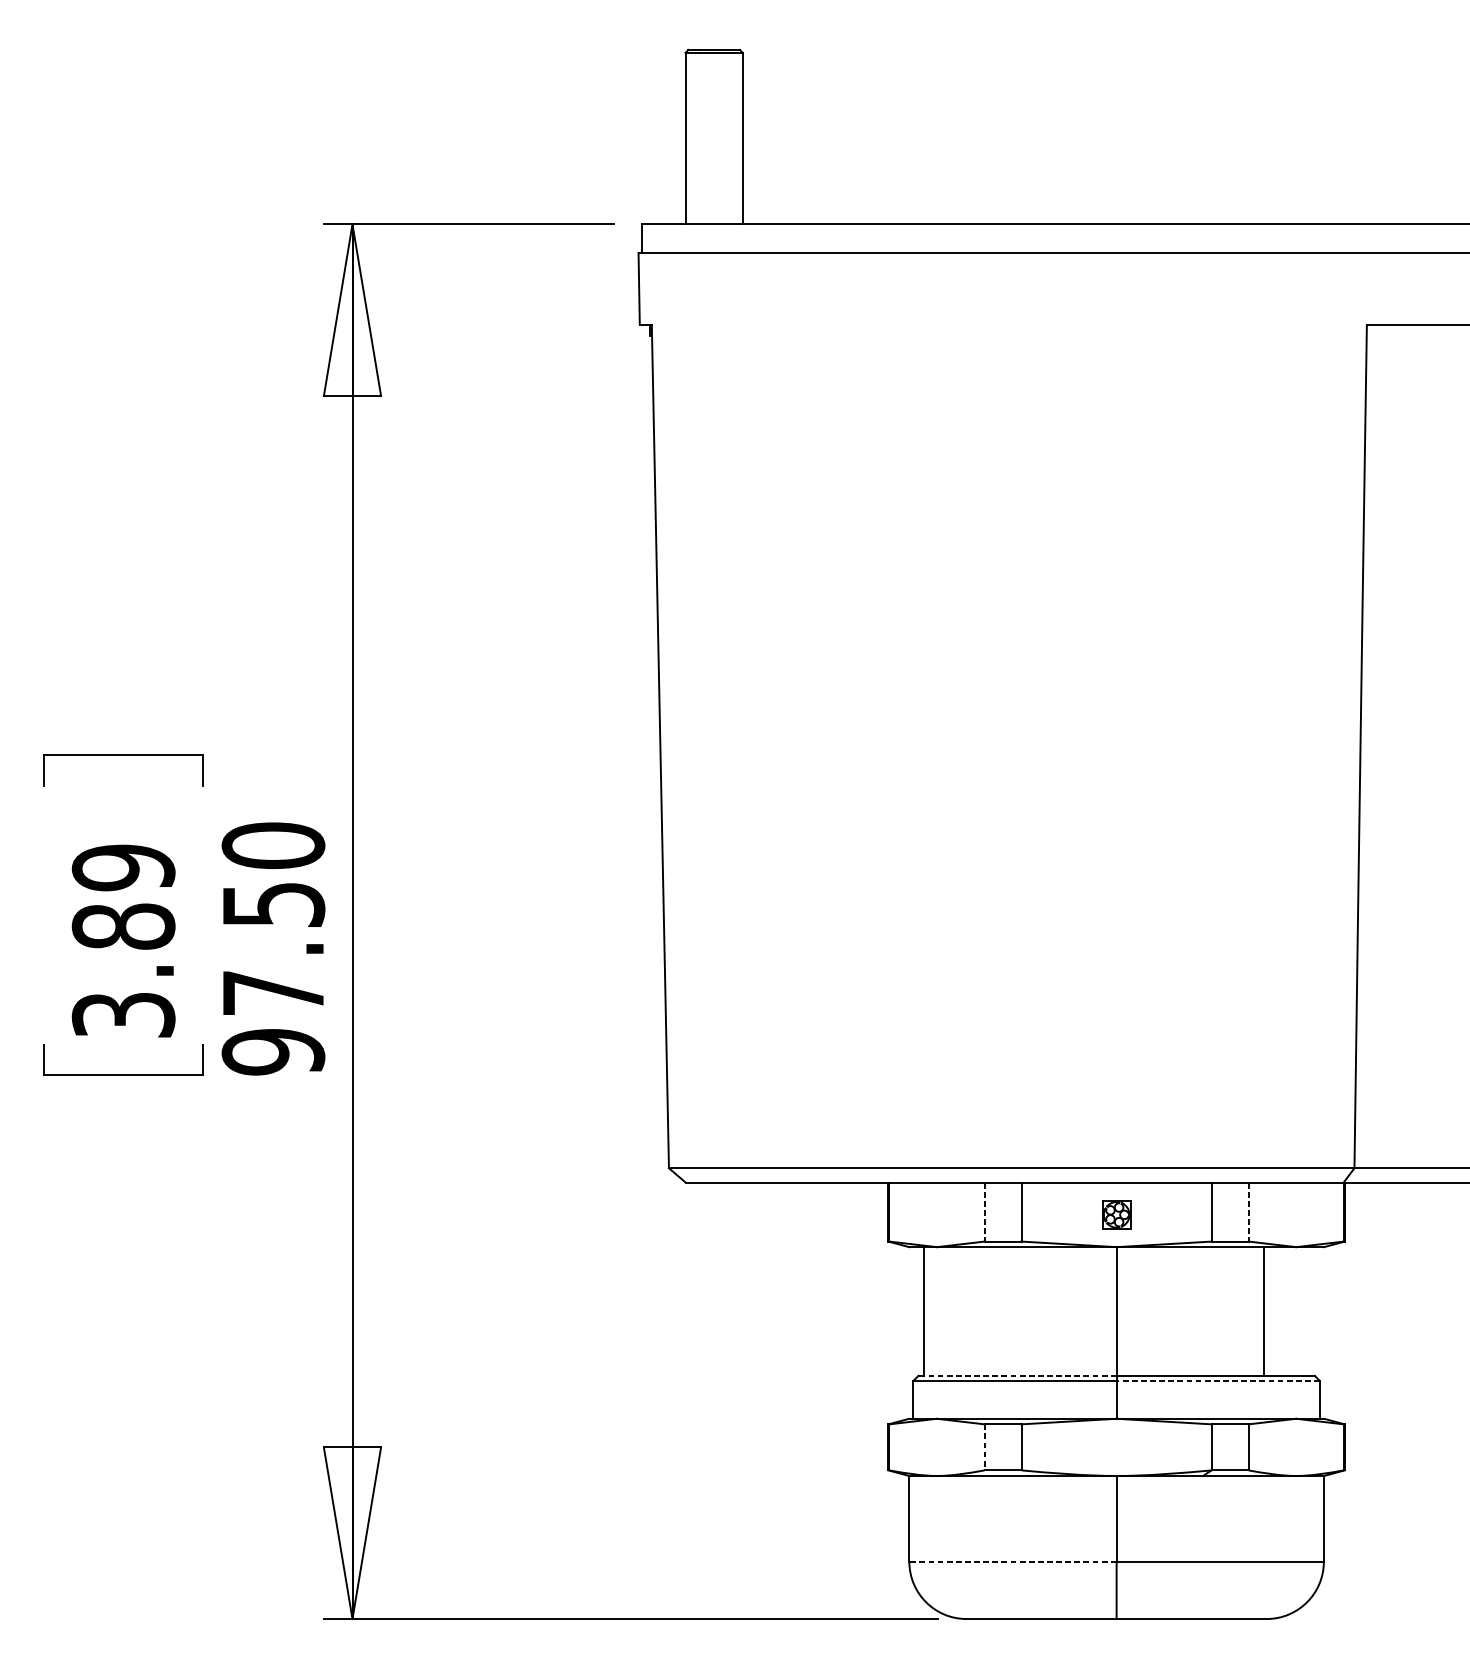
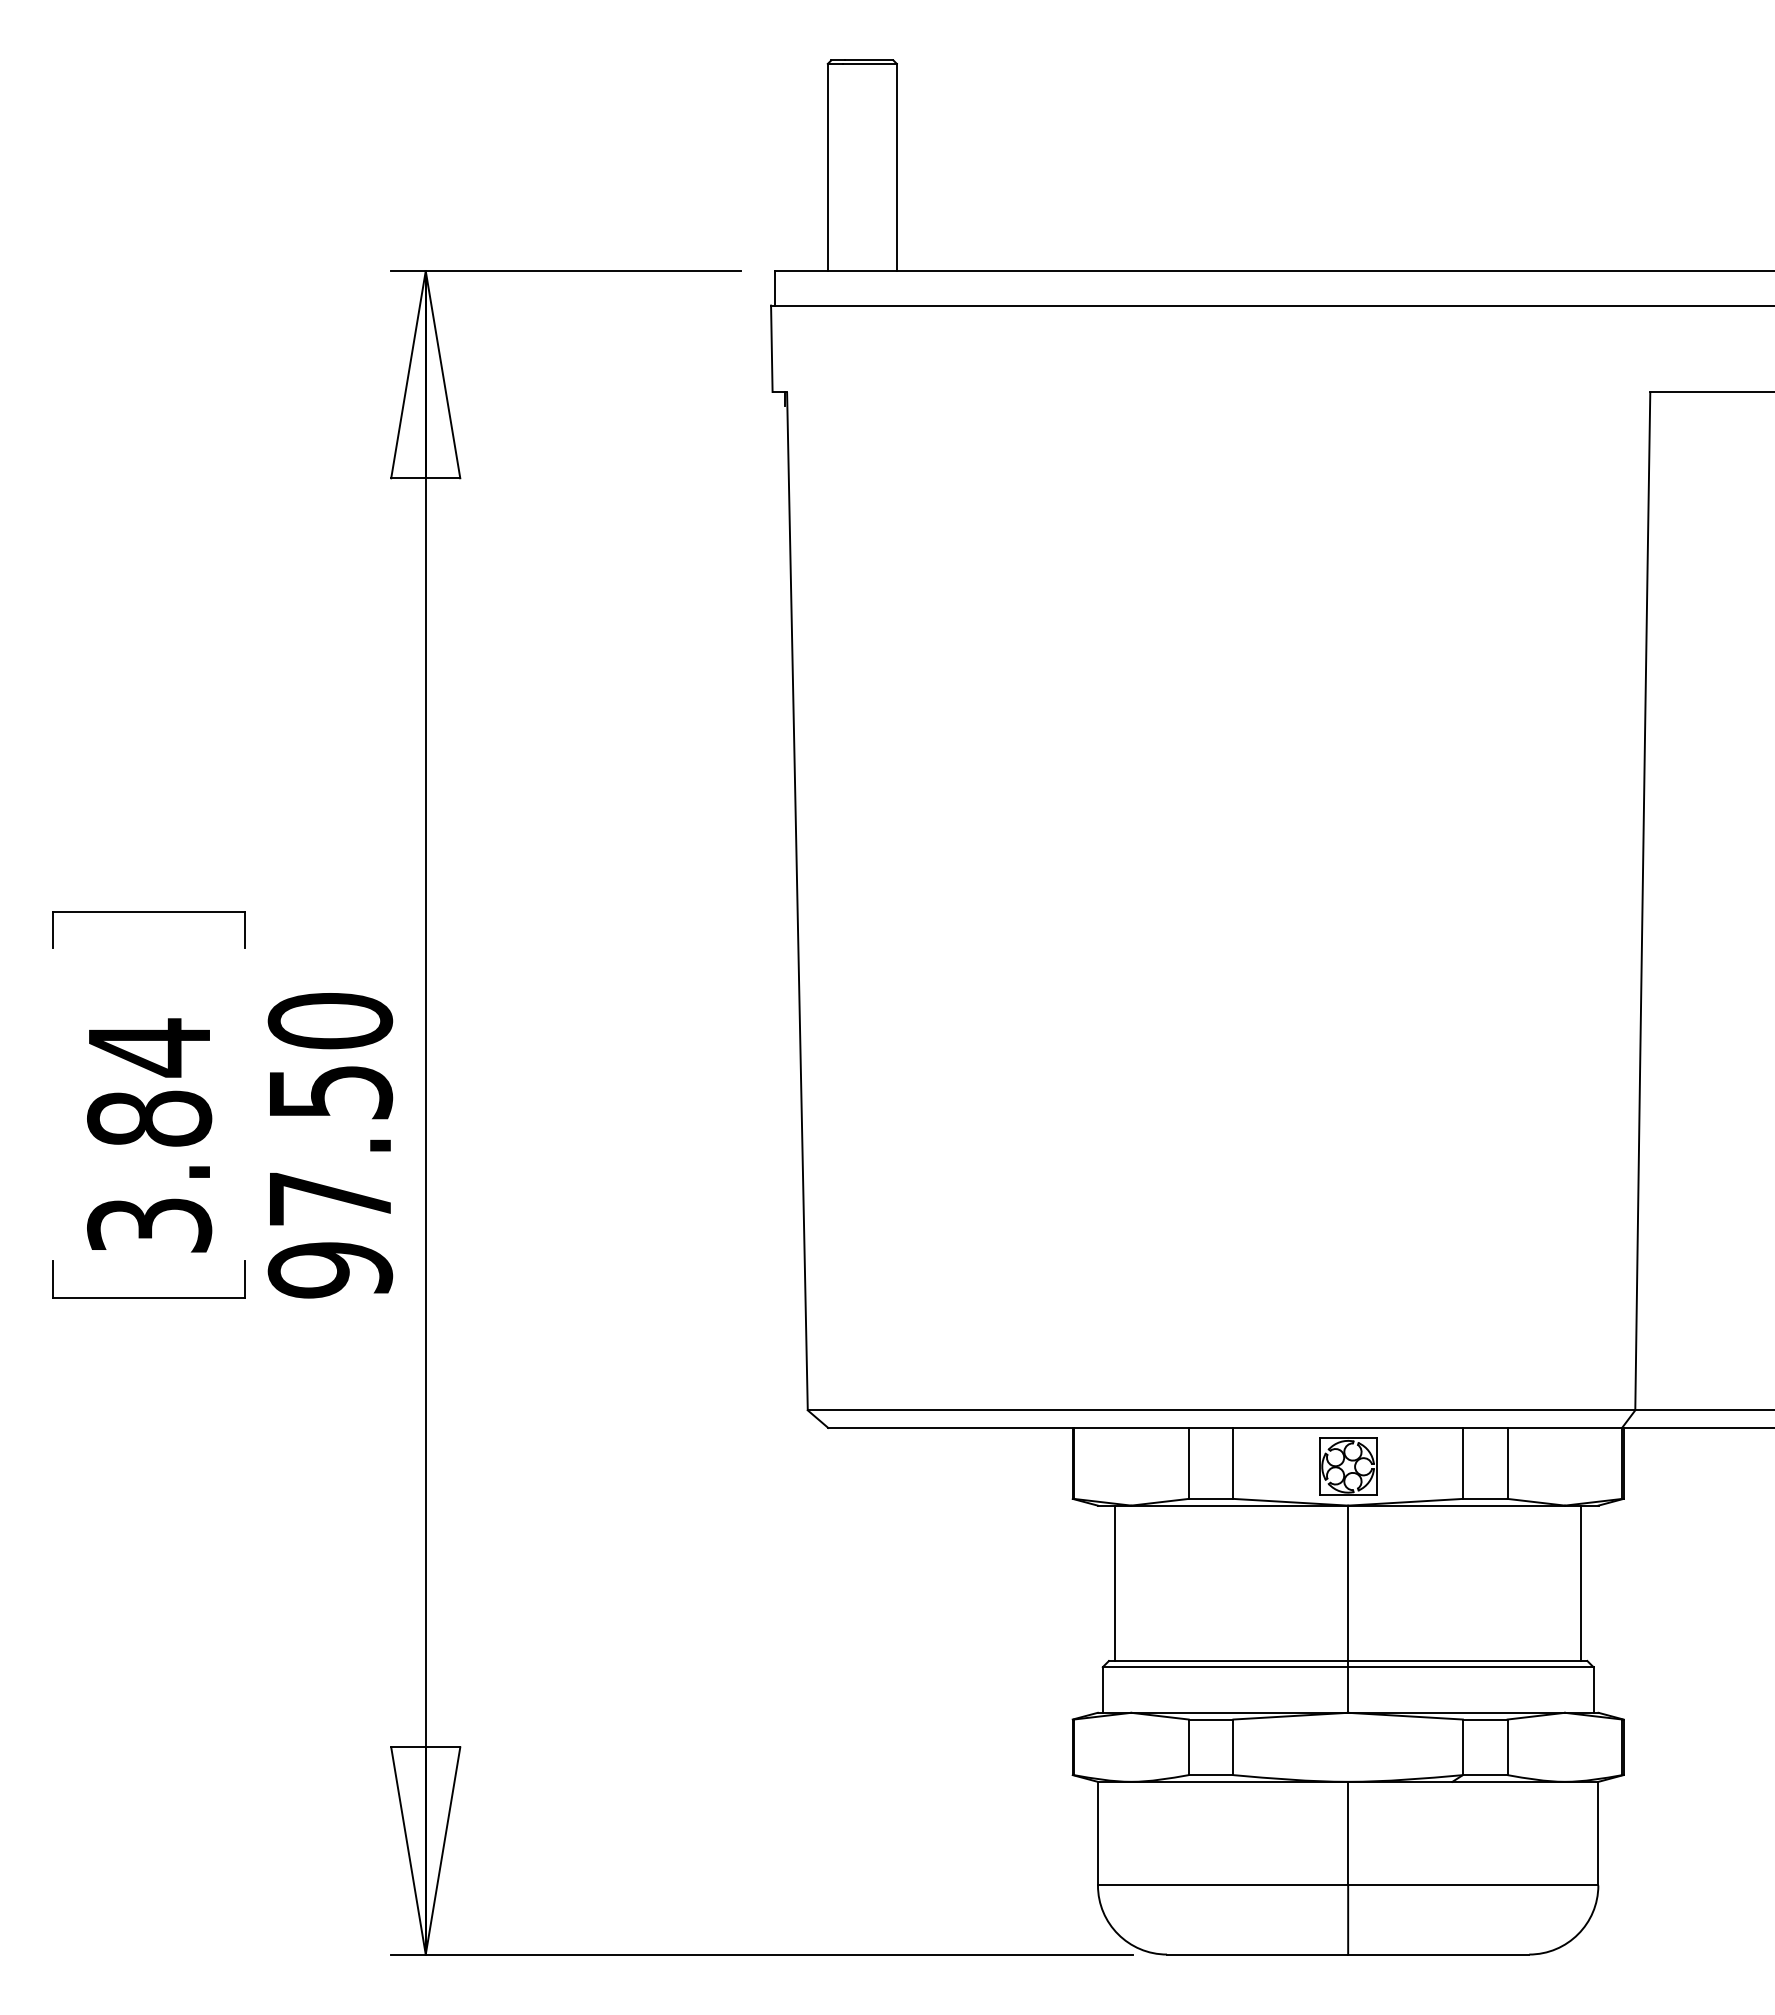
text: (123, 867) -> (149, 1047), 3.89 -> 3.84
line: (984, 1212) -> (1188, 1463), dashed -> solid
line: (1248, 1212) -> (1507, 1463), dashed -> solid
part: (1116, 1214) -> (1348, 1466), size x1.67
line: (1264, 1311) -> (1581, 1583), moved
line: (1017, 1376) -> (1228, 1661), dashed -> solid
line: (1217, 1381) -> (1470, 1667), dashed -> solid
line: (984, 1447) -> (1188, 1747), dashed -> solid
line: (1012, 1561) -> (1222, 1885), dashed -> solid

